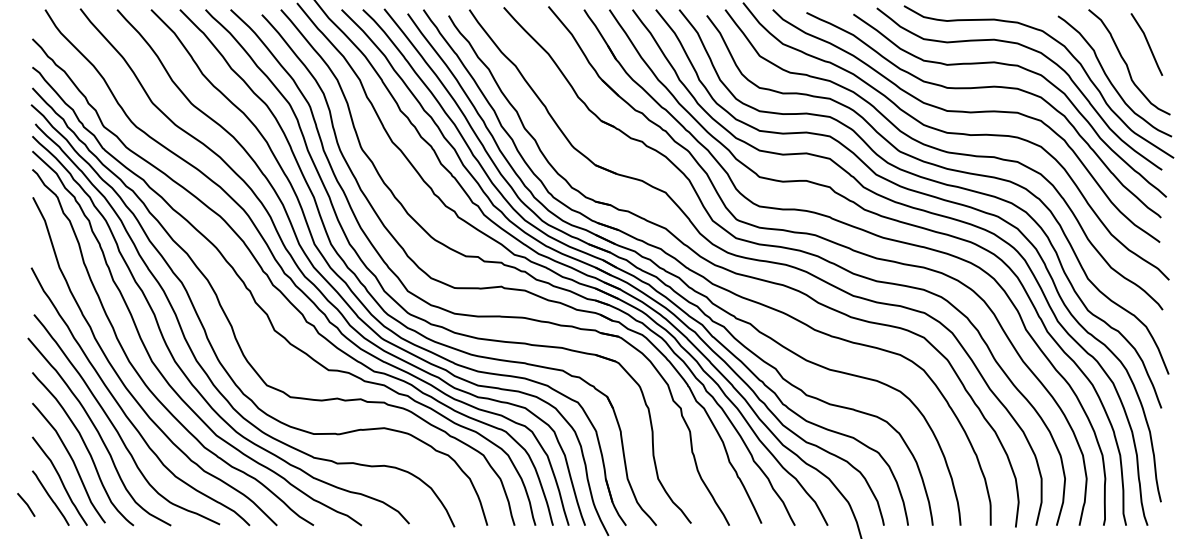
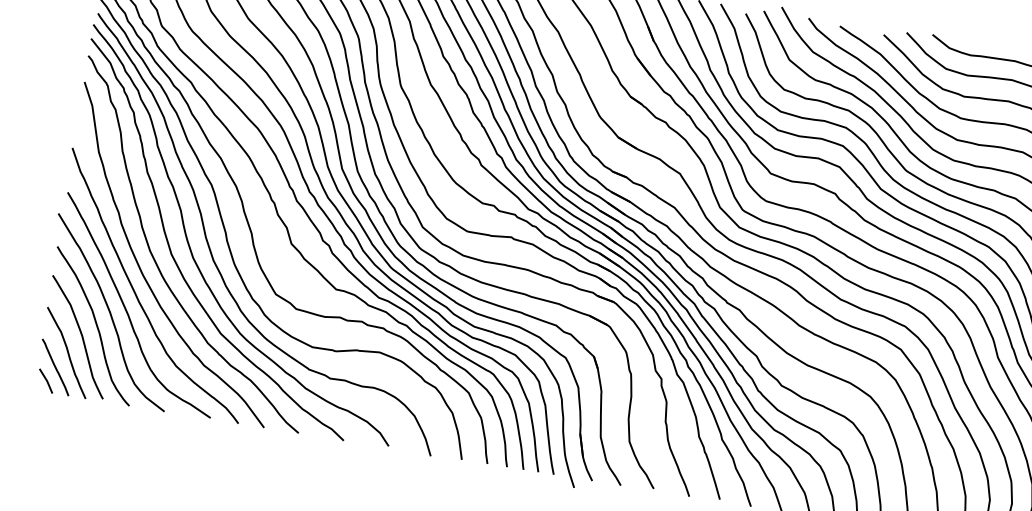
line: (26, 504) -> (46, 380), moved

